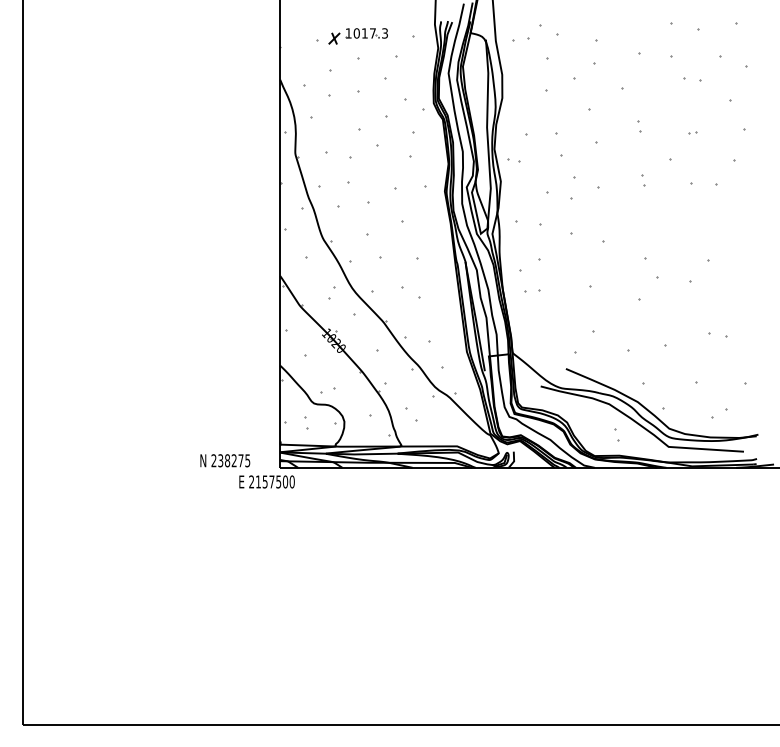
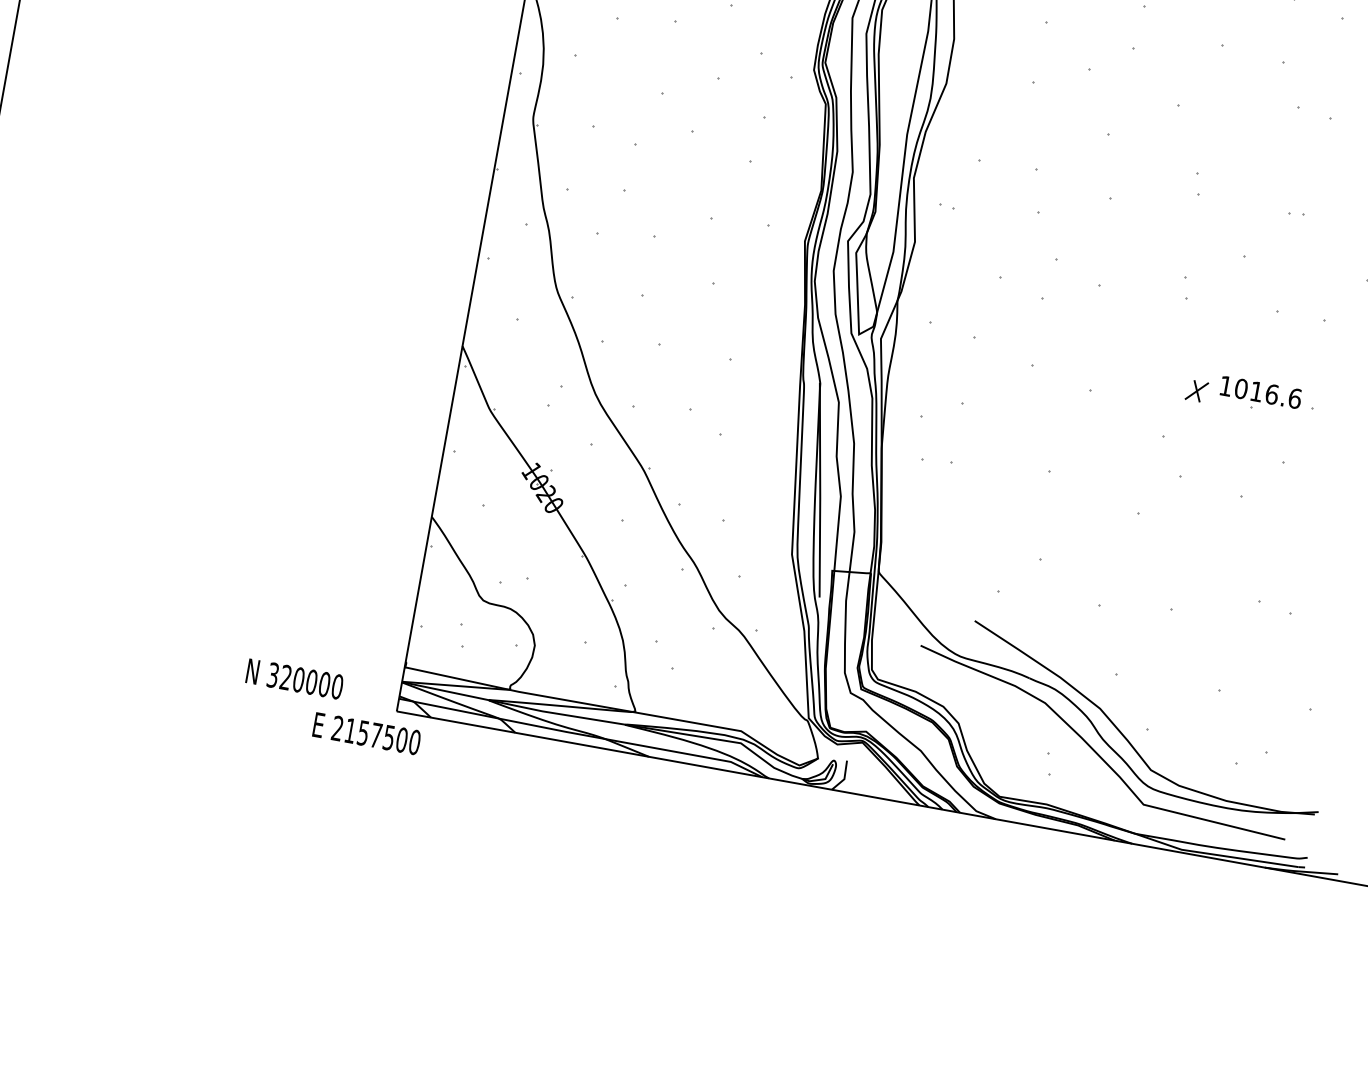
part: (513, 160) -> (946, 206), size x0.62
part: (685, 229) -> (1250, 396), added
text: (230, 460) -> (304, 680), 238275 -> 320000

